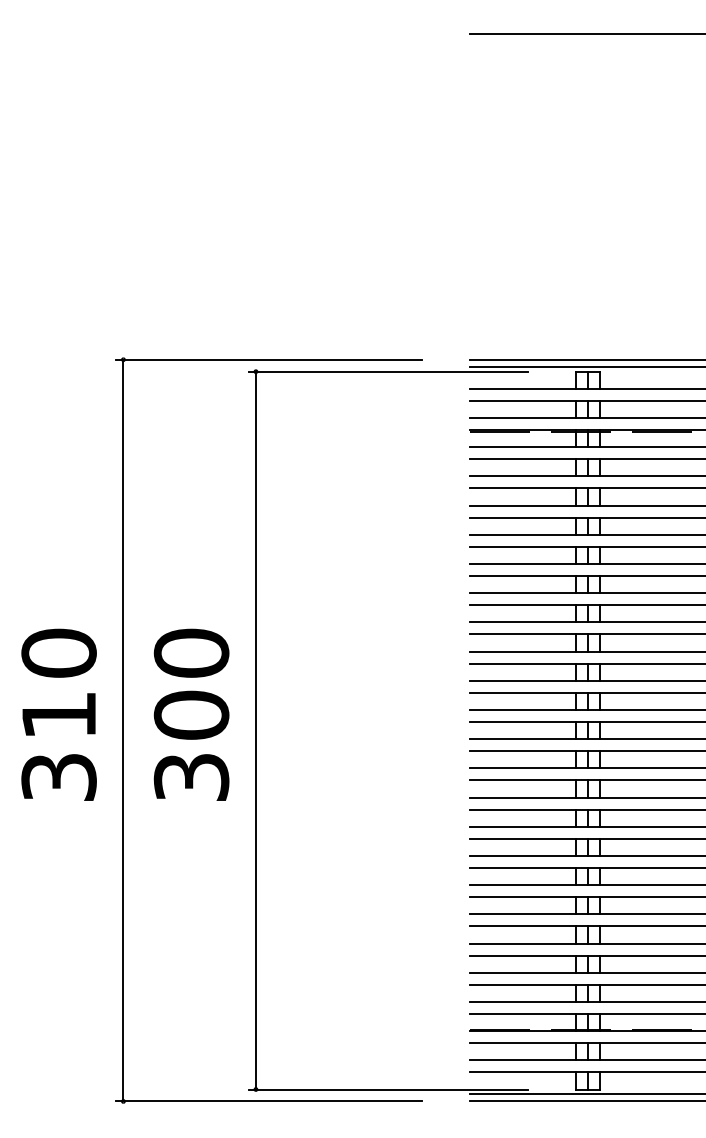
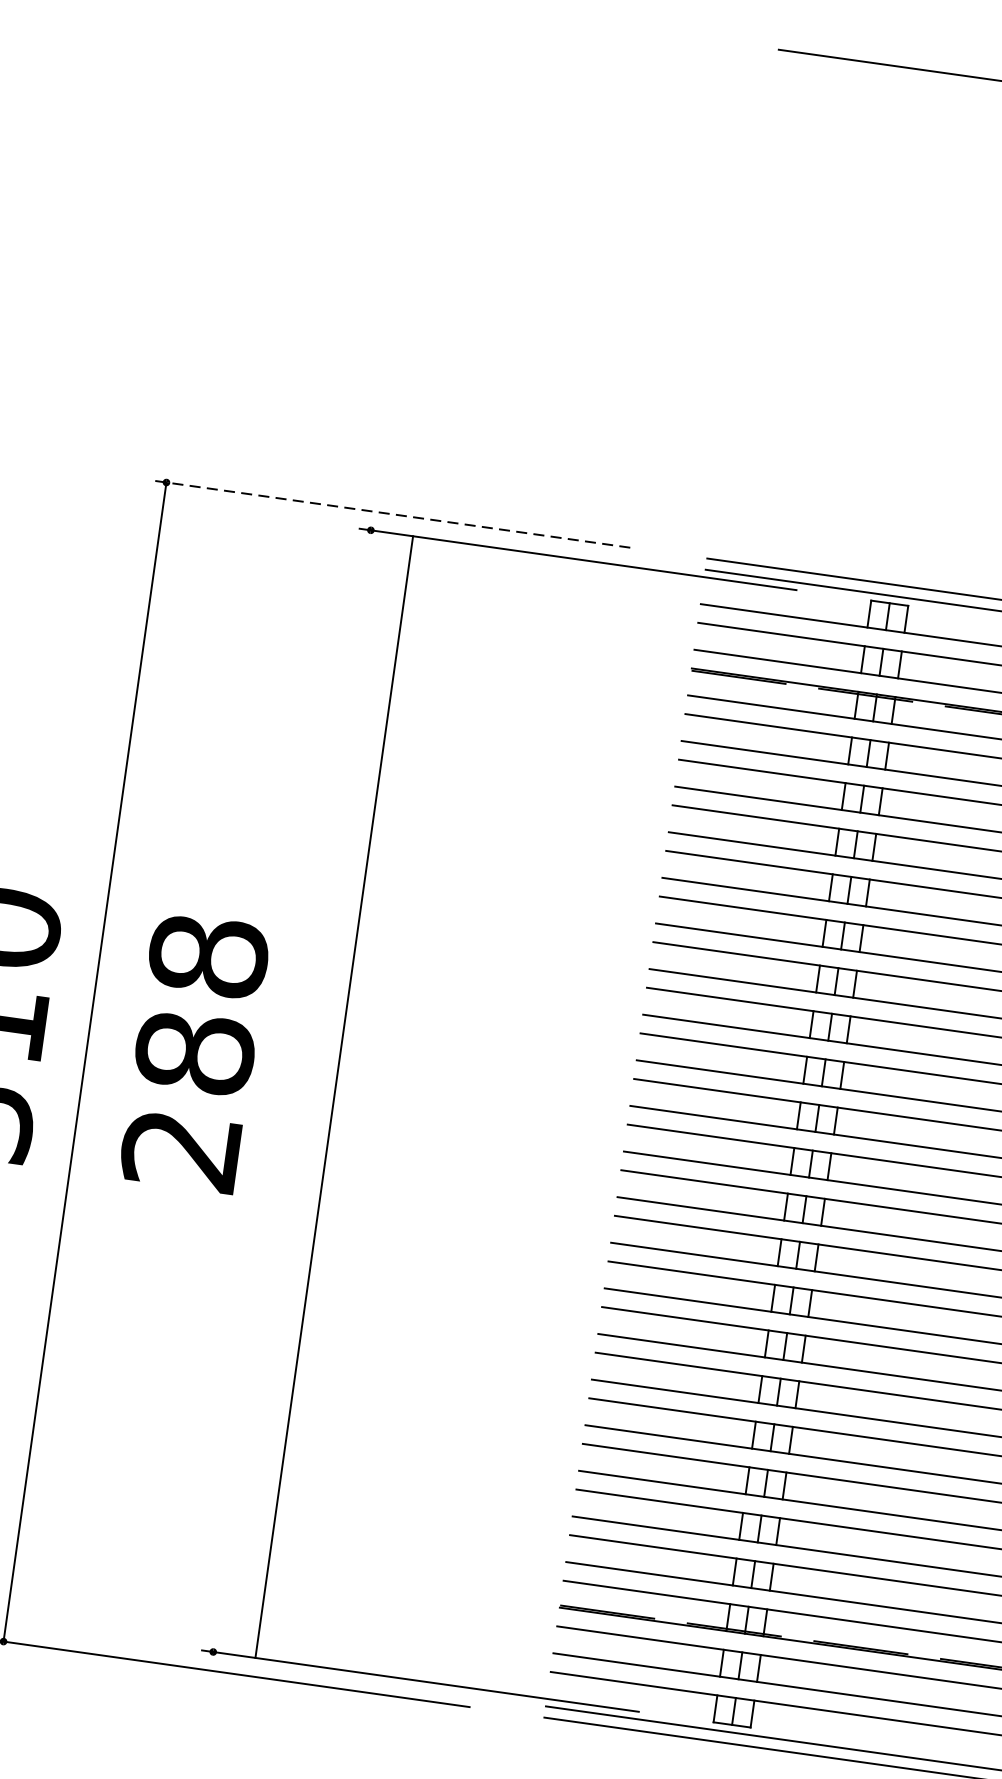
line: (268, 359) -> (393, 514), solid -> dashed
text: (191, 714) -> (194, 1051), 300 -> 288
line: (255, 730) -> (333, 1096), moved

